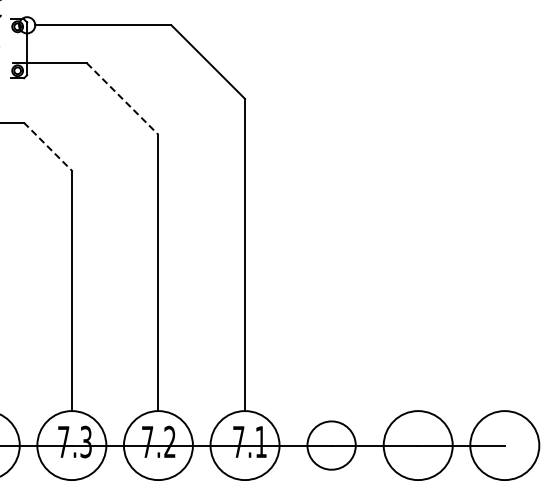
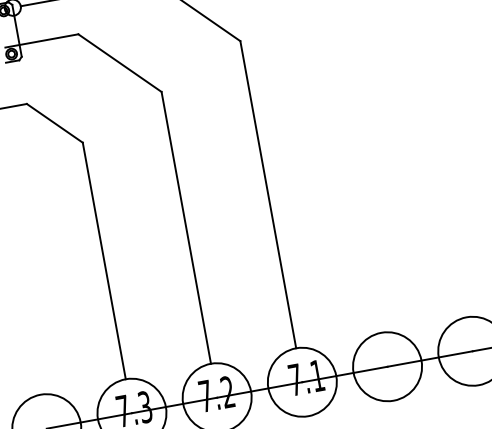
line: (122, 98) -> (119, 62), dashed -> solid
line: (48, 146) -> (55, 123), dashed -> solid
circle: (331, 445) -> (387, 366), size x1.43

